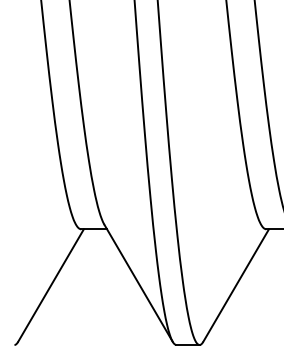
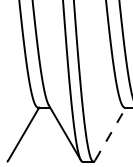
line: (235, 284) -> (110, 133), solid -> dashed

